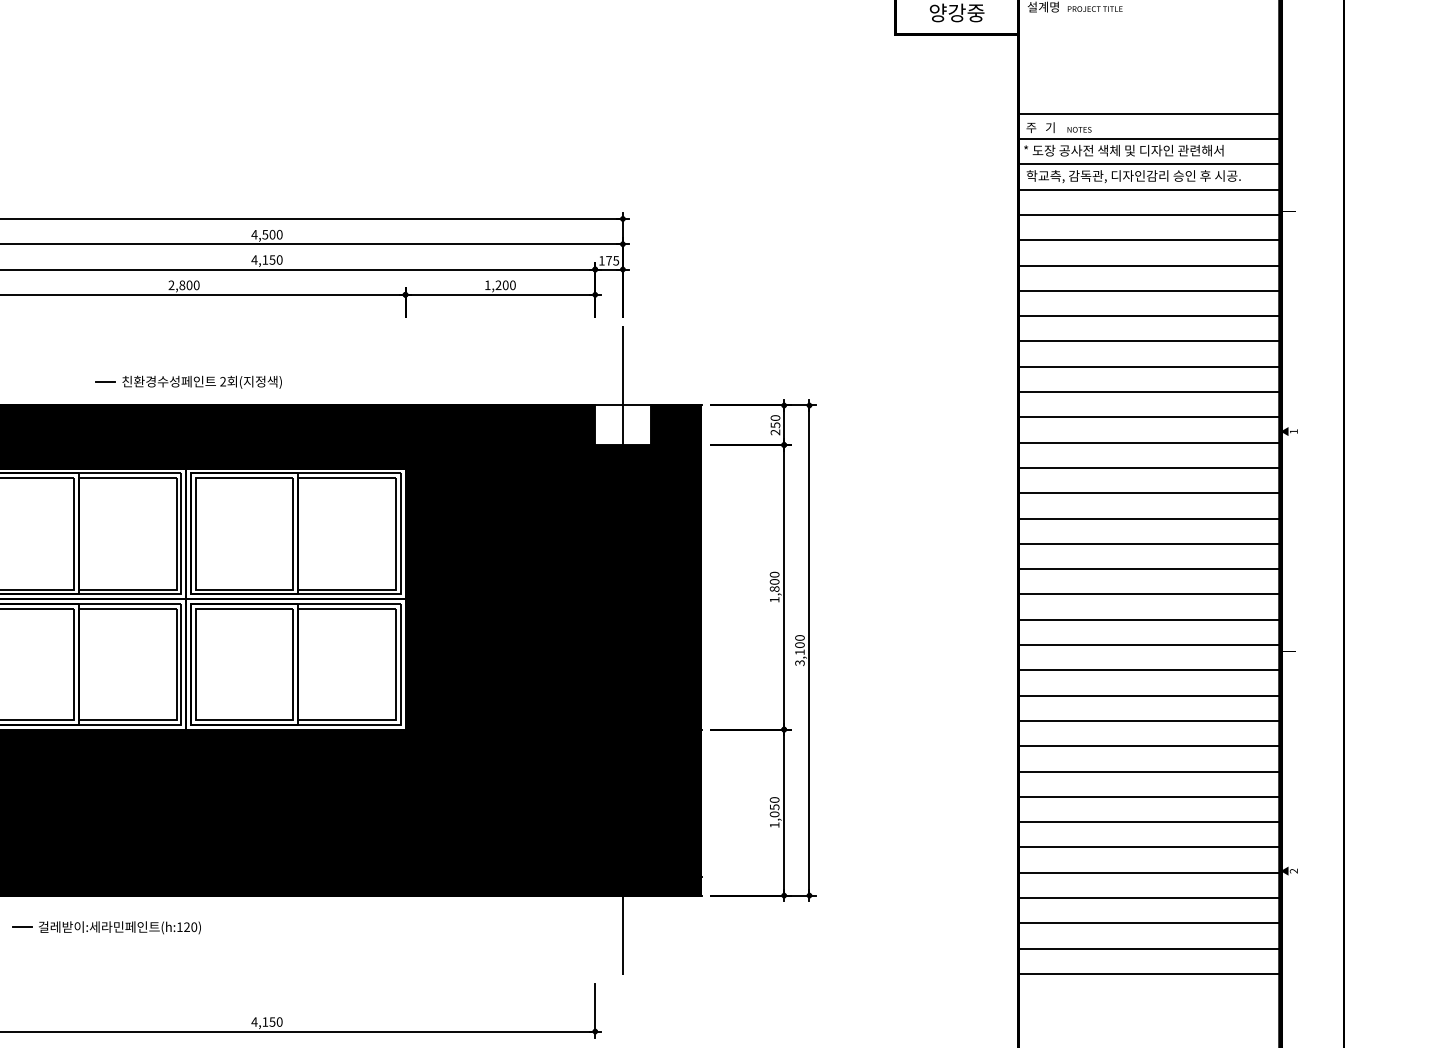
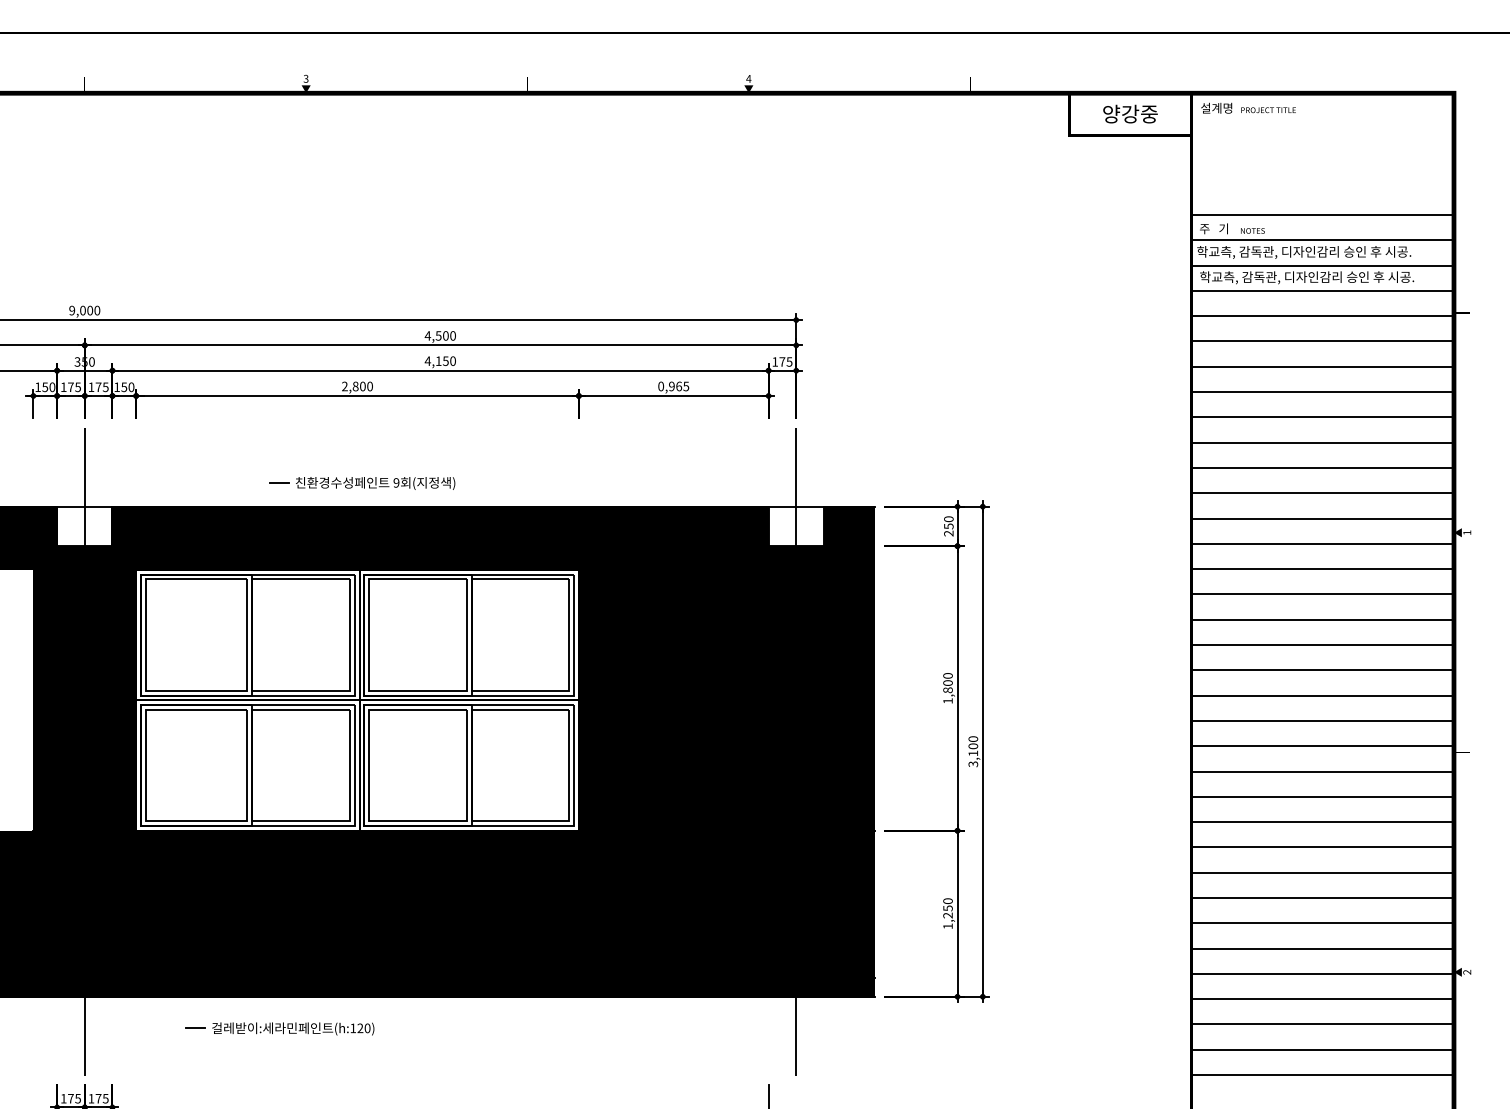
text: (1131, 151) -> (1304, 252), * 도장 공사전 색체 및 디자인 관련해서 -> 학교측, 감독관, 디자인감리 승인 후 시공.
text: (500, 285) -> (673, 386), 1,200 -> 0,965
text: (223, 381) -> (396, 482), 2 -> 9
text: (774, 814) -> (947, 915), 1,050 -> 1,250

